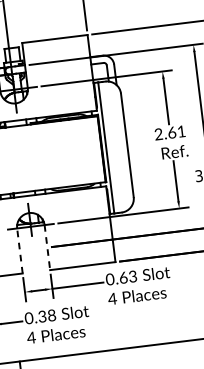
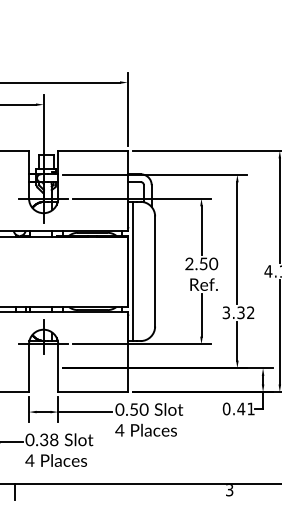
text: (176, 131) -> (208, 263), 2.61 -> 2.50
line: (47, 247) -> (58, 368), dashed -> solid
line: (20, 251) -> (29, 368), dashed -> solid
text: (128, 277) -> (139, 409), 0.63 -> 0.50

